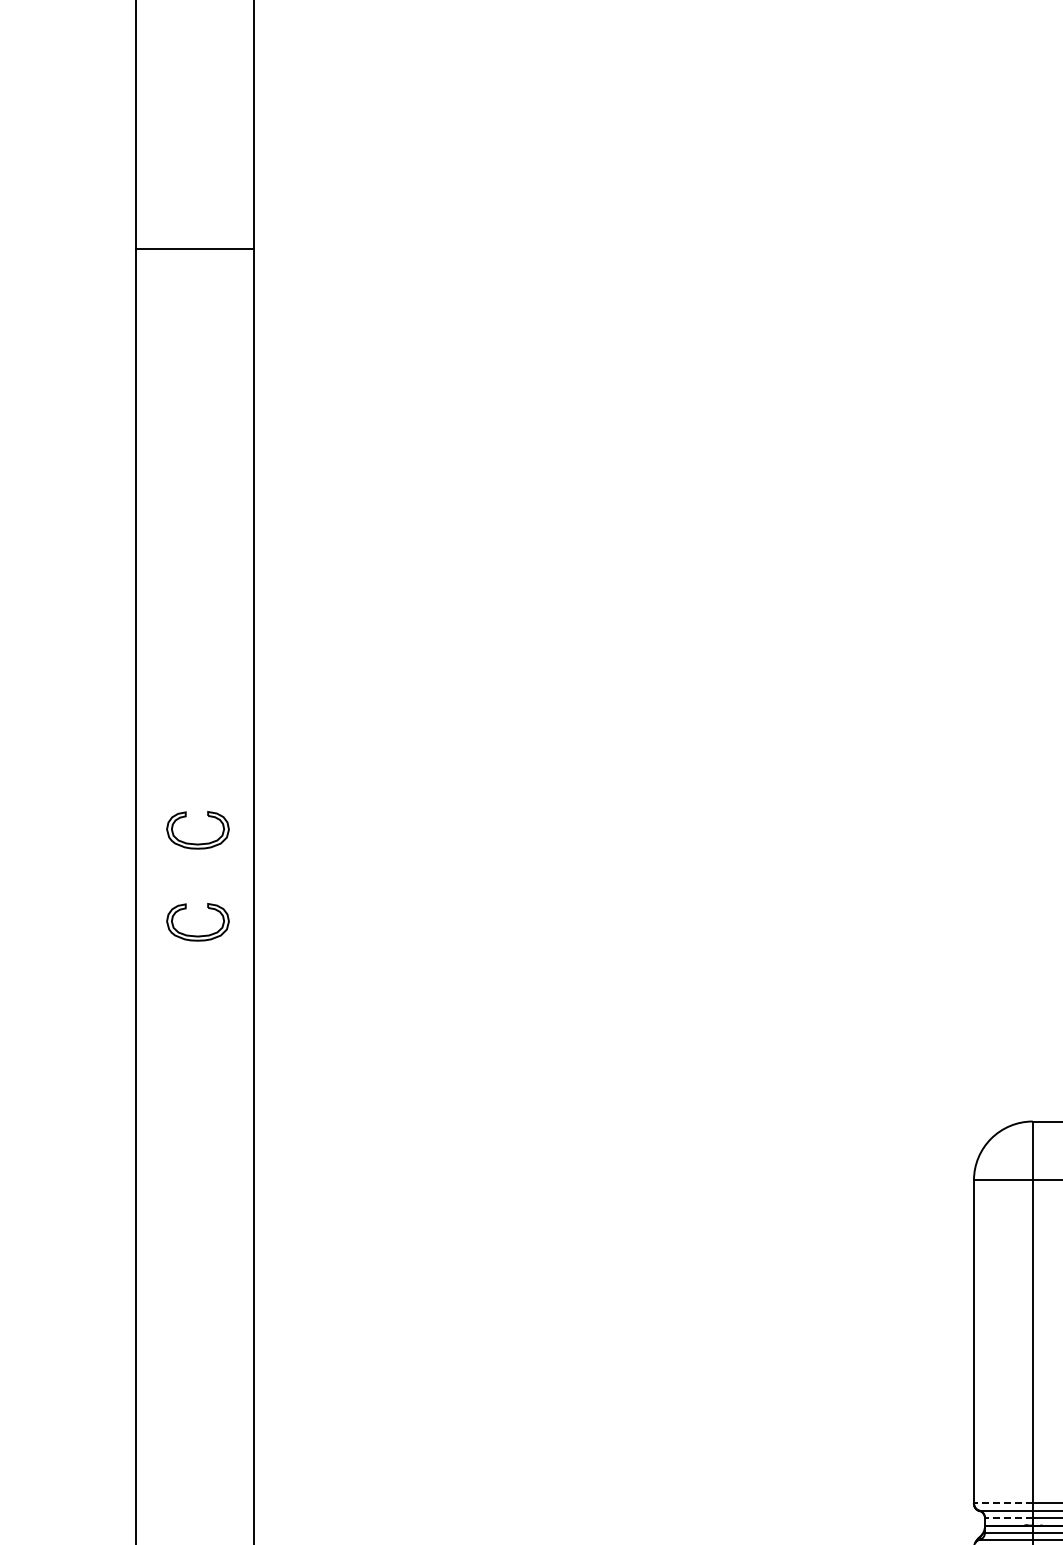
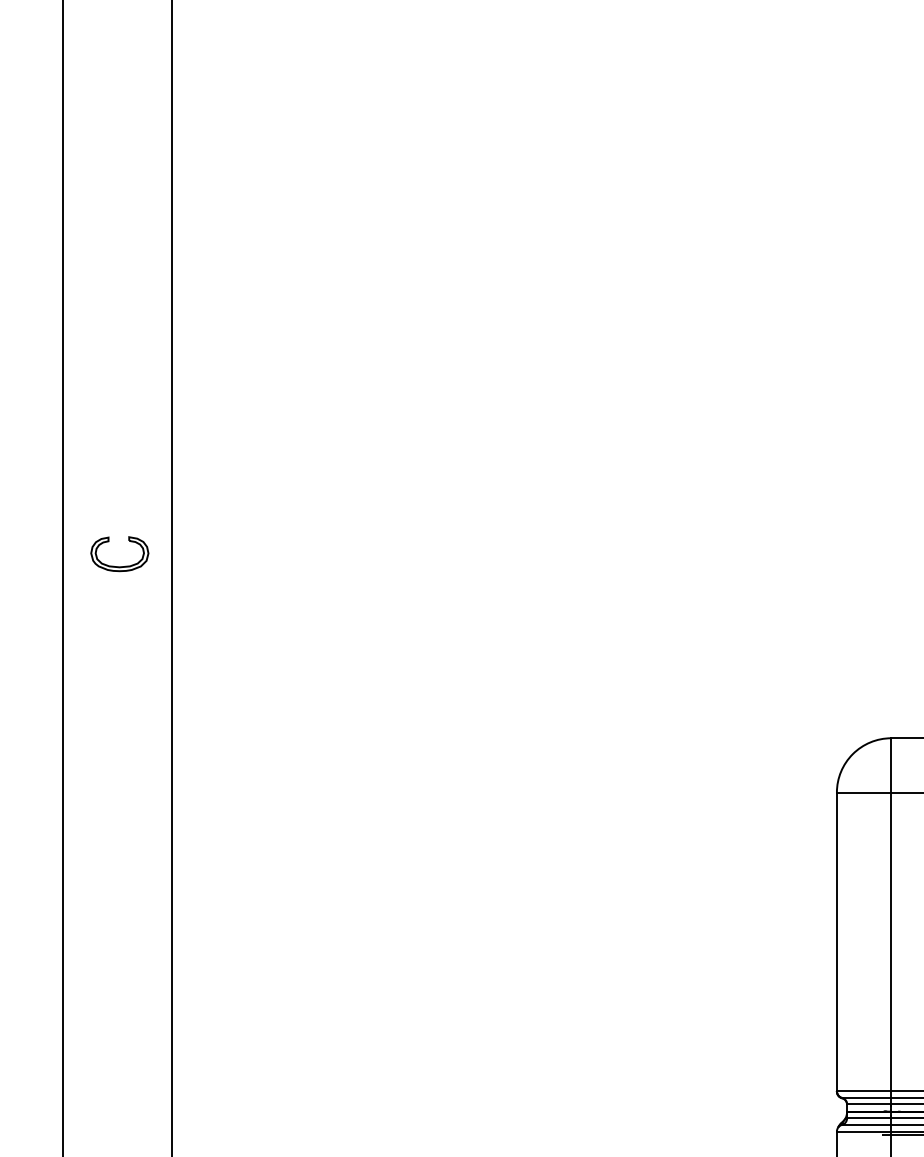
part: (197, 843) -> (119, 481), removed
line: (1002, 1503) -> (863, 1091), dashed -> solid
line: (1008, 1517) -> (868, 1104), dashed -> solid

